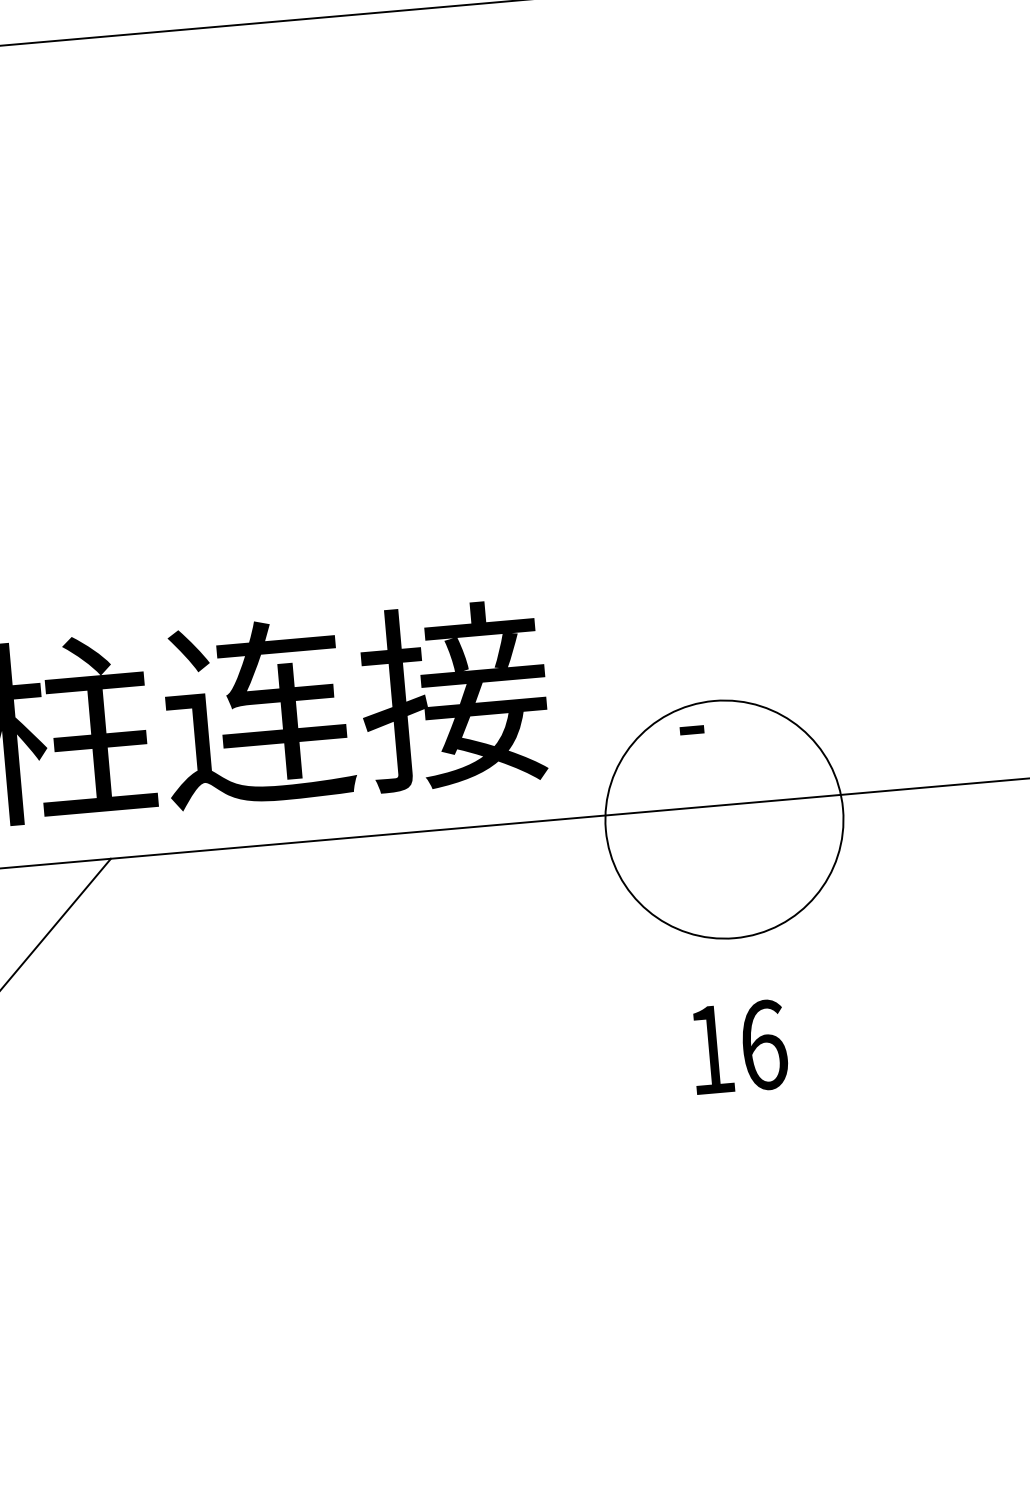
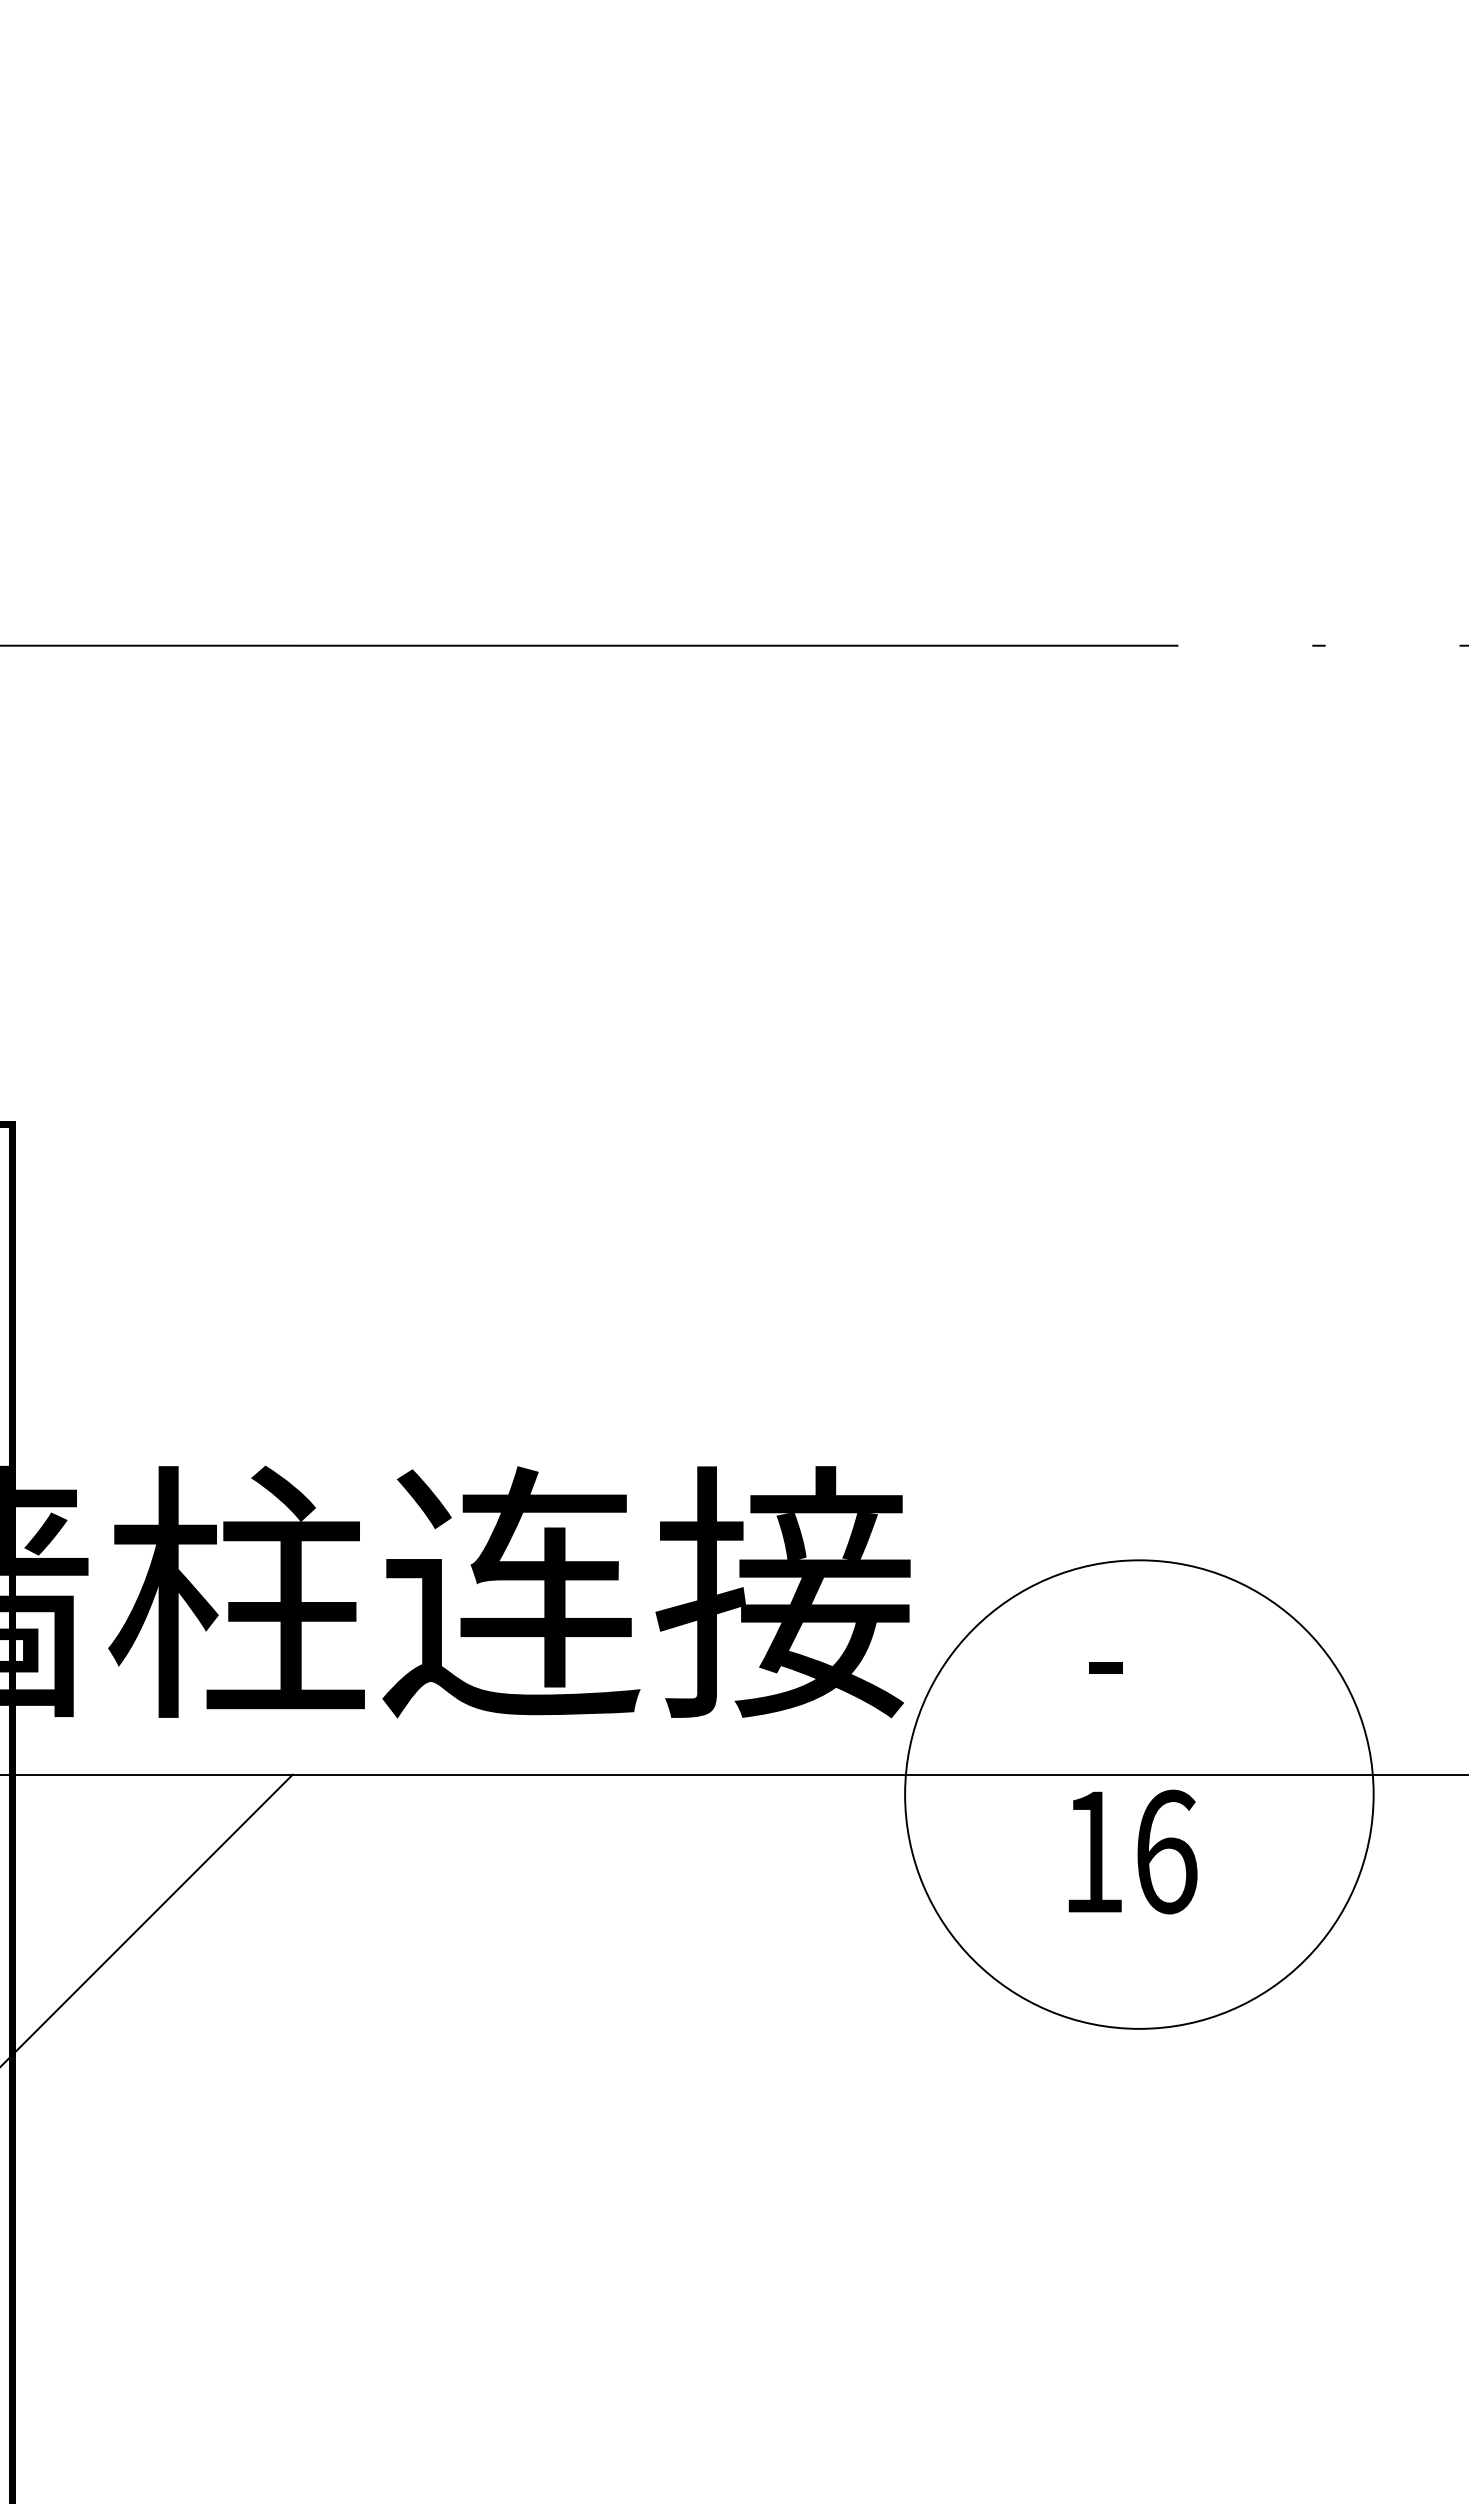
circle: (724, 819) -> (1139, 1794), size x1.43
text: (739, 1047) -> (1132, 1851), moved

